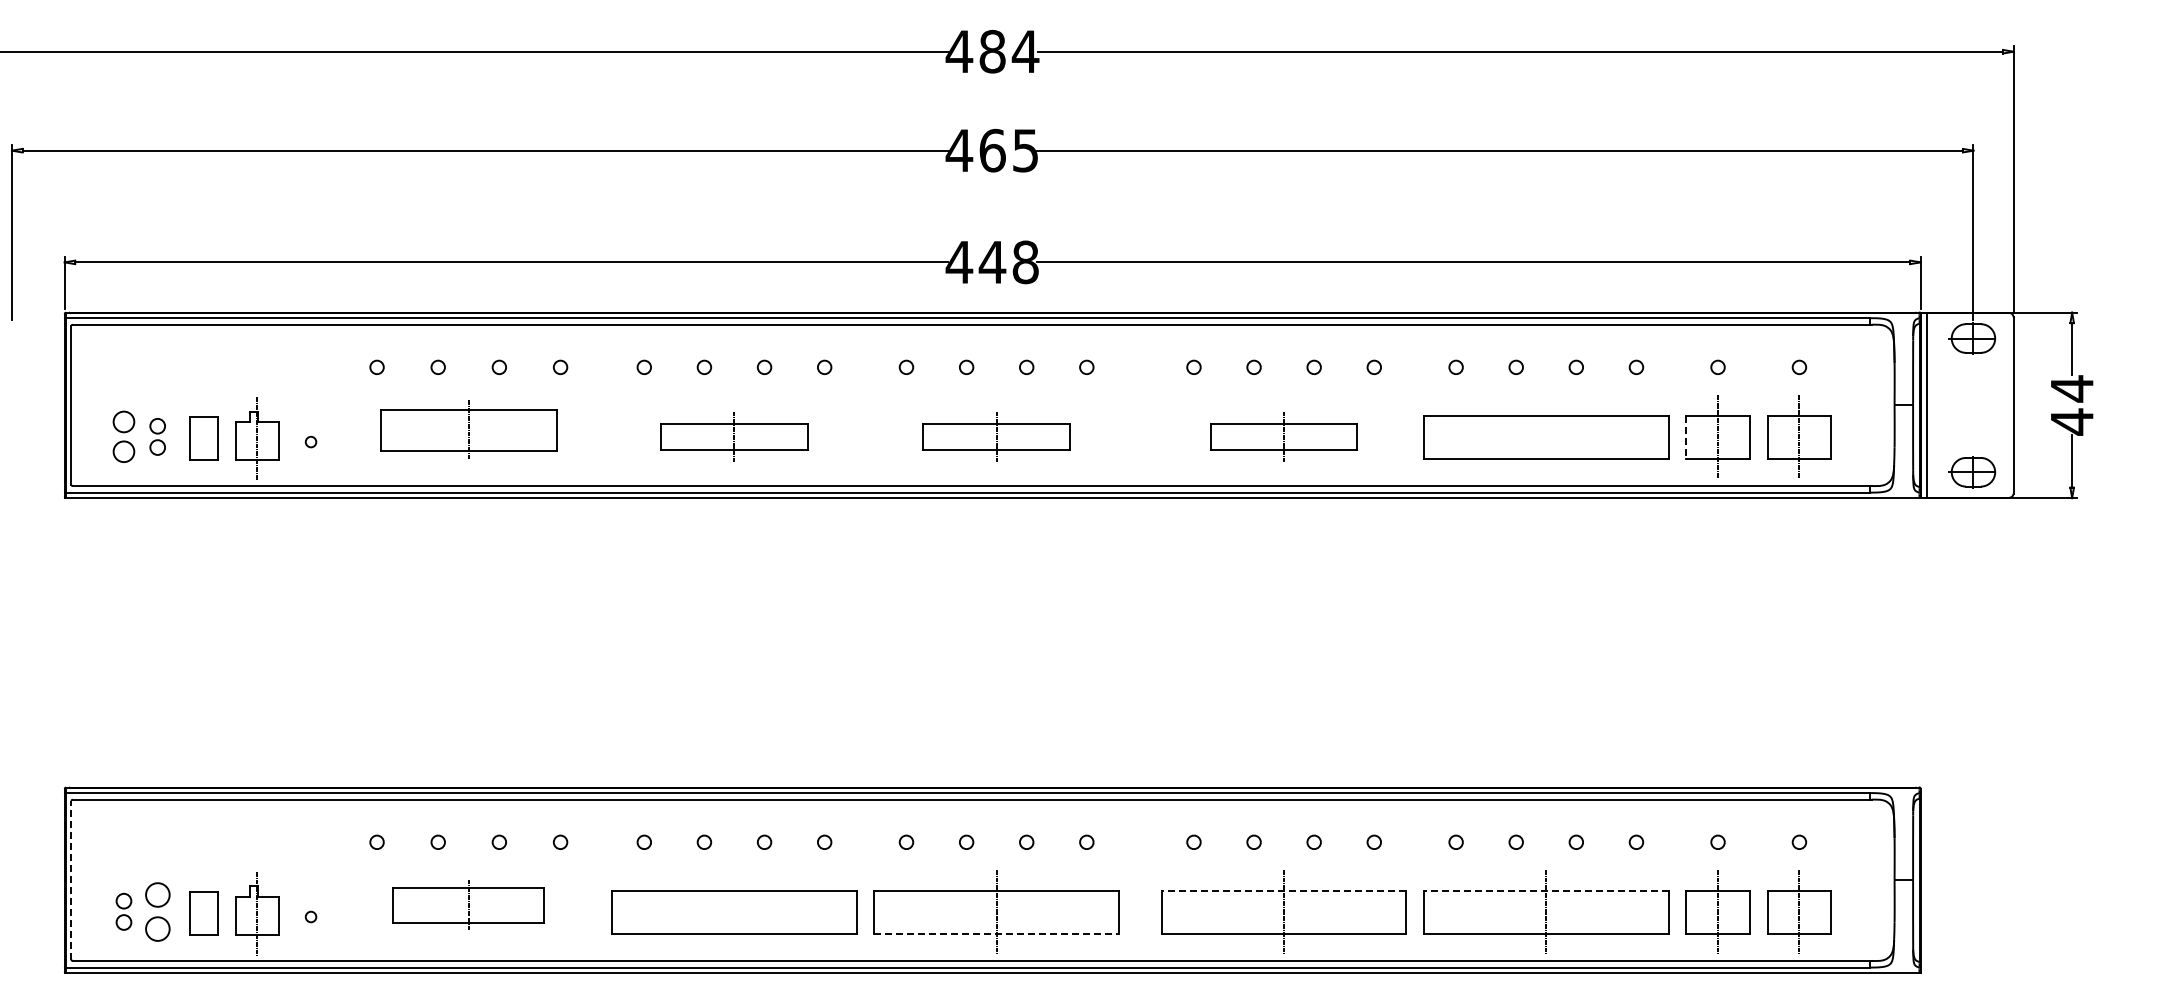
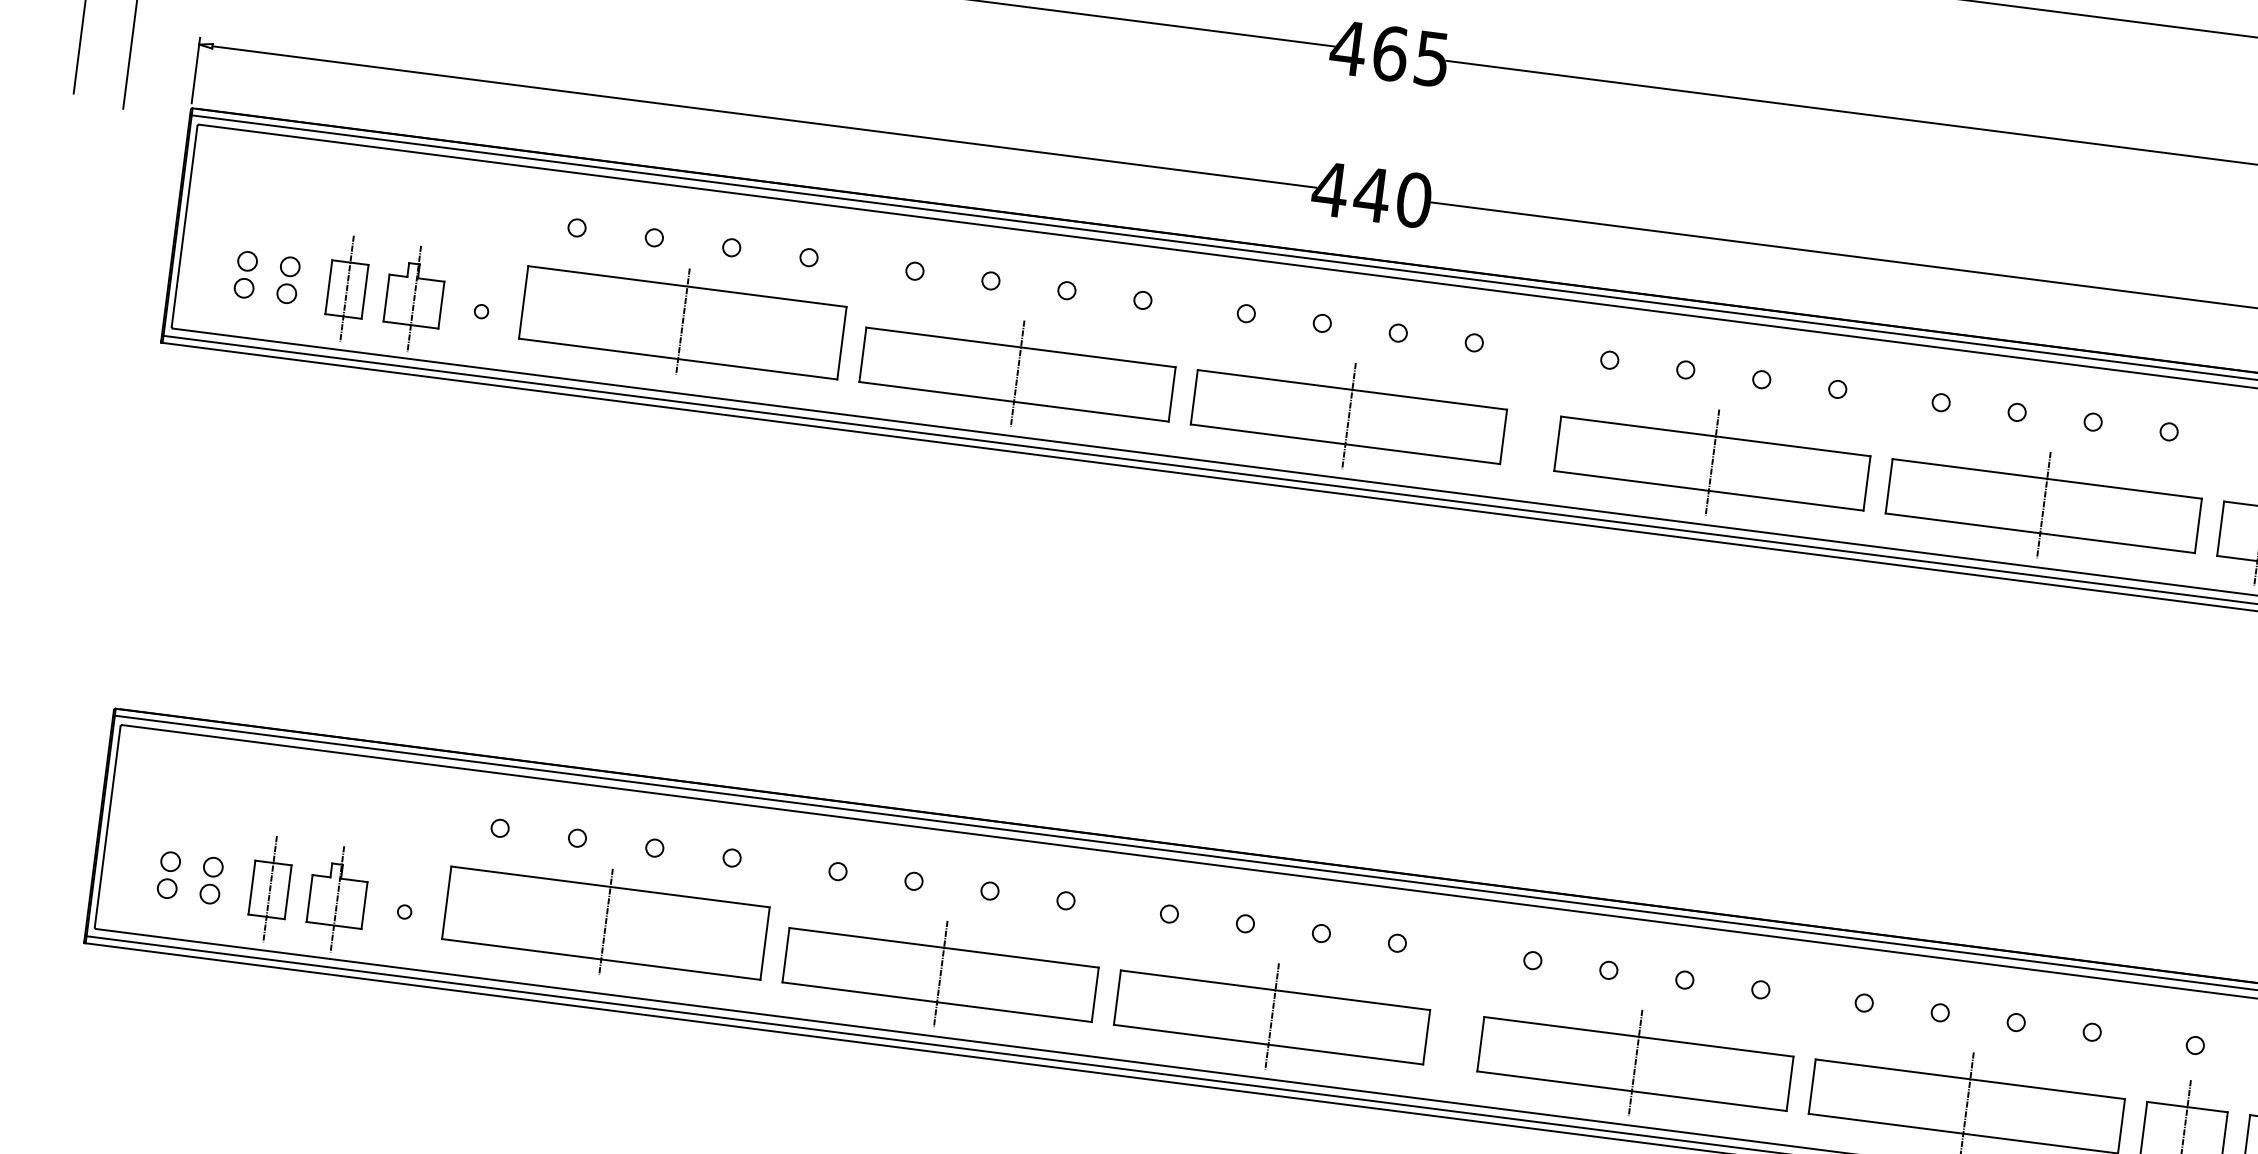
text: (1025, 262) -> (1413, 200), 448 -> 440
part: (468, 429) -> (682, 321), size x1.43
part: (123, 436) -> (245, 274), size x0.71
part: (734, 436) -> (1017, 373), size x1.67
part: (996, 436) -> (1348, 415), size x1.67
part: (1283, 436) -> (1711, 462), size x1.67
line: (1546, 436) -> (2044, 504), added
line: (204, 437) -> (347, 288), added
line: (1686, 437) -> (2221, 528), dashed -> solid
line: (71, 879) -> (107, 825), dashed -> solid
line: (1283, 891) -> (1638, 1037), dashed -> solid
line: (1545, 891) -> (1969, 1079), dashed -> solid
part: (468, 904) -> (605, 921), size x1.67
part: (157, 911) -> (211, 880), size x0.62
line: (734, 911) -> (940, 973), added
line: (204, 912) -> (270, 889), added
line: (997, 934) -> (1269, 1045), dashed -> solid

